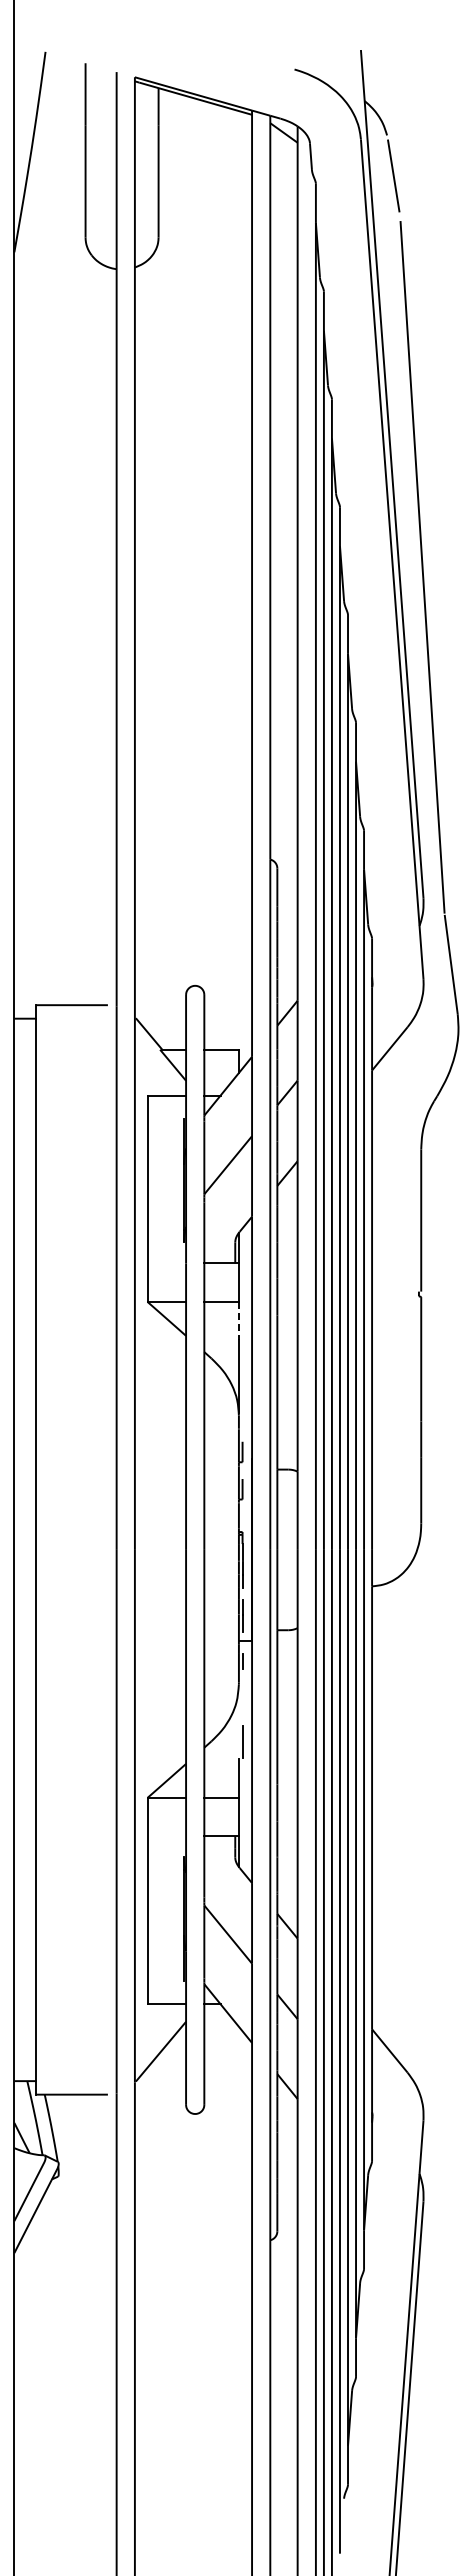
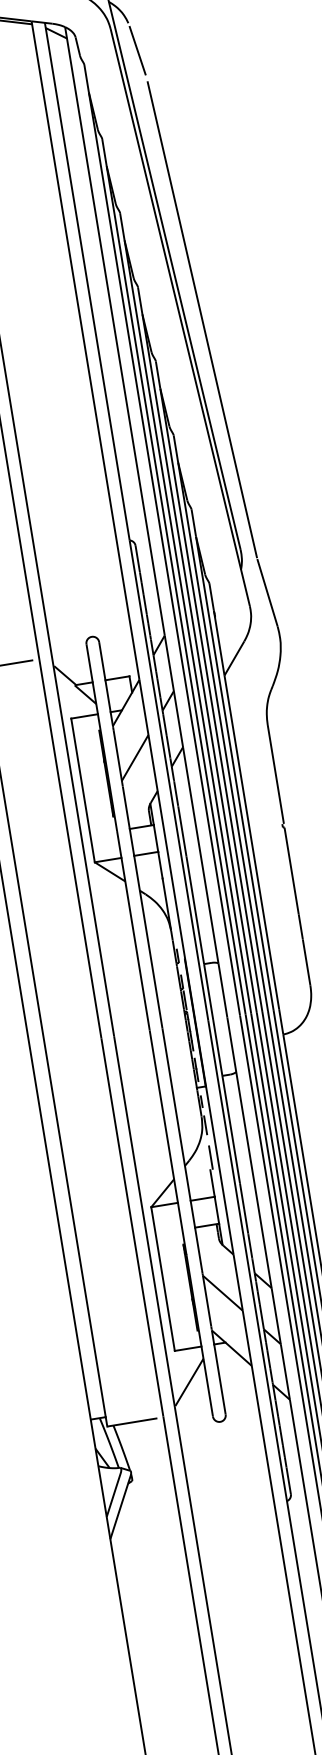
line: (238, 1321) -> (160, 865), dashed -> solid
line: (242, 1515) -> (185, 1000), added
line: (242, 1695) -> (205, 1125), added

